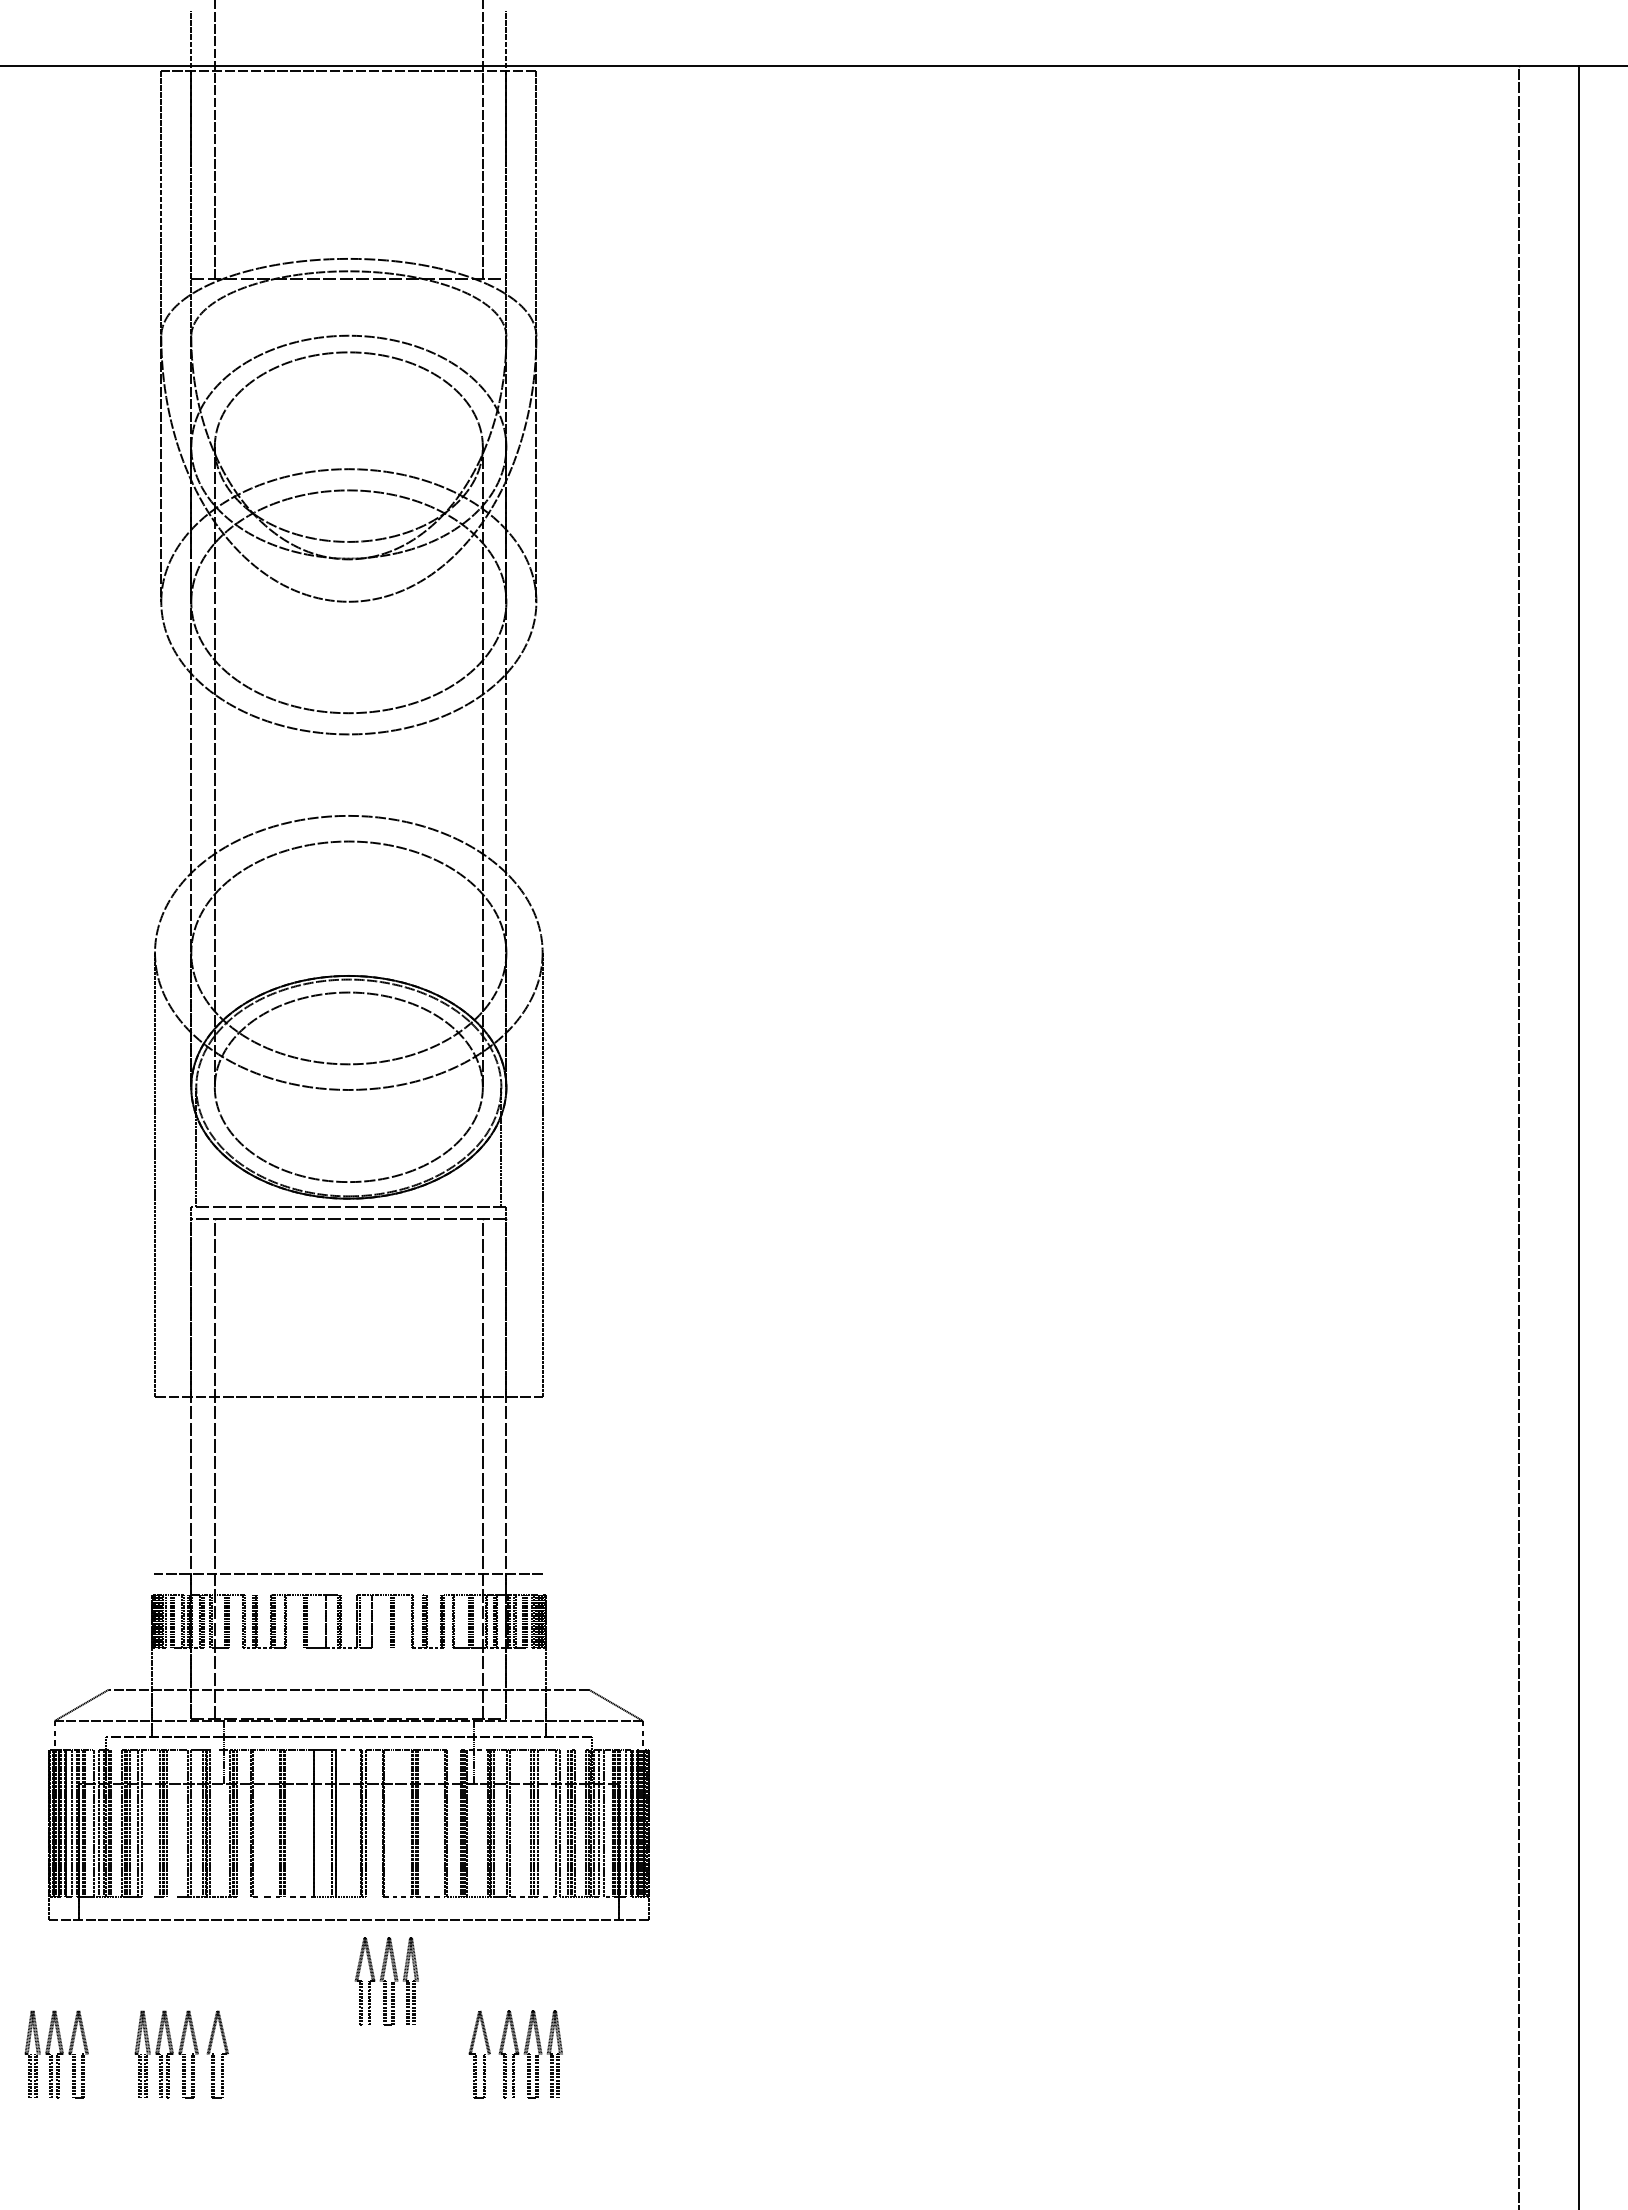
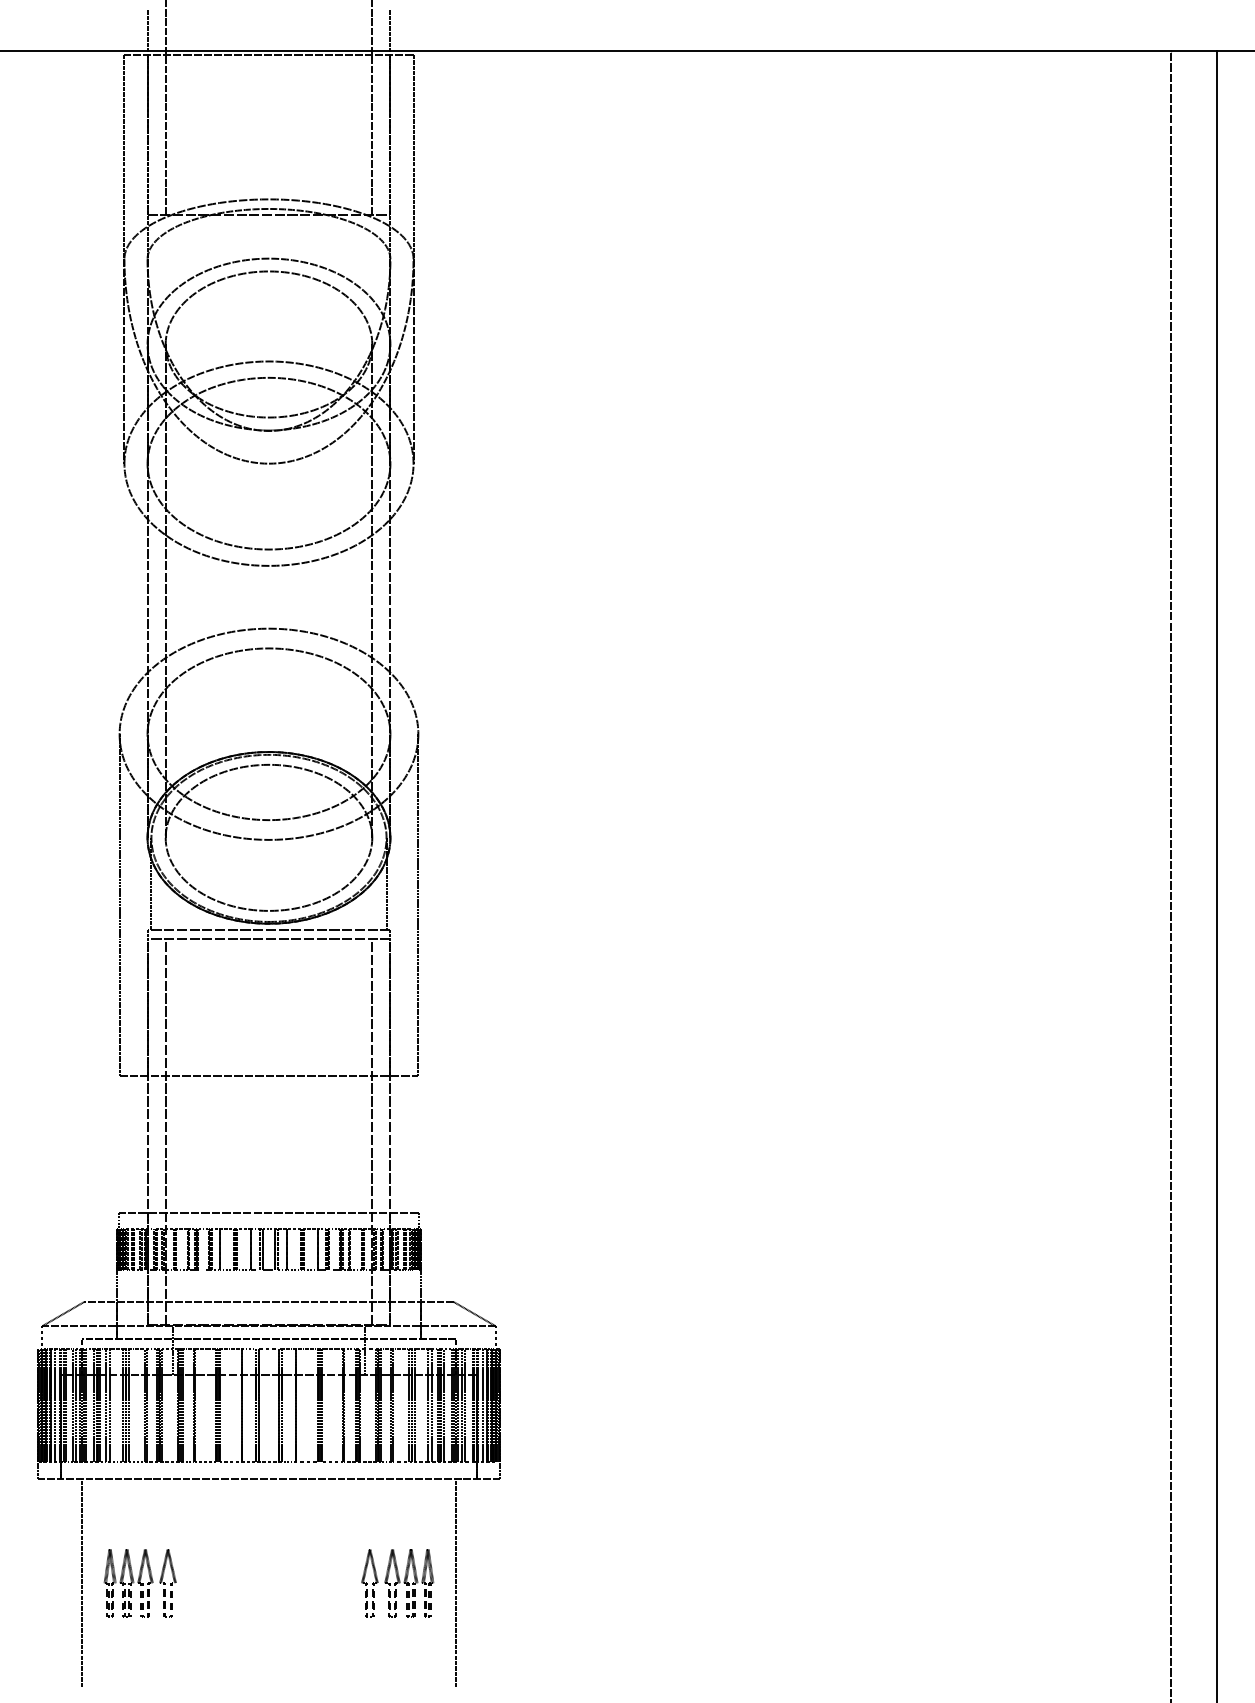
part: (386, 1981) -> (298, 1527), removed
part: (56, 2054) -> (43, 1583), removed
line: (105, 2054) -> (81, 1583), added
line: (591, 2054) -> (456, 1583), added

